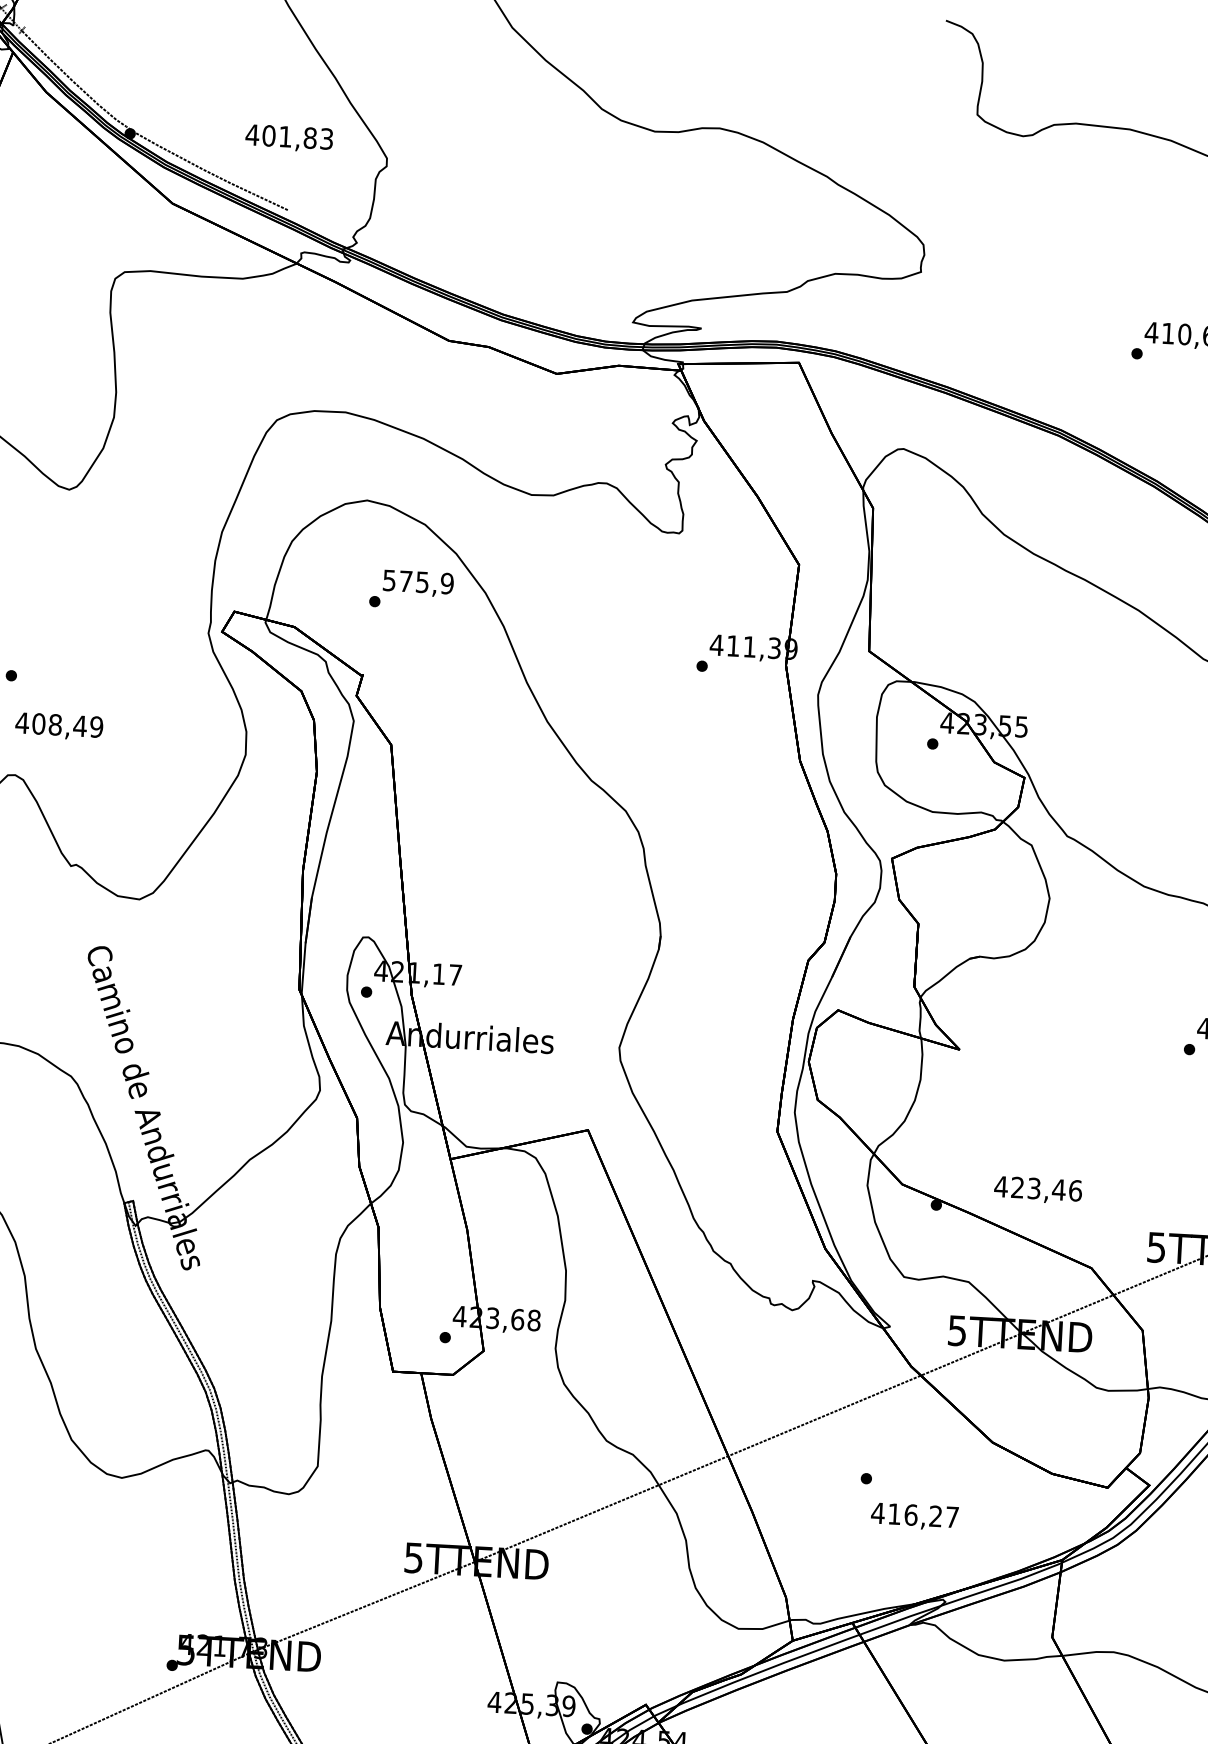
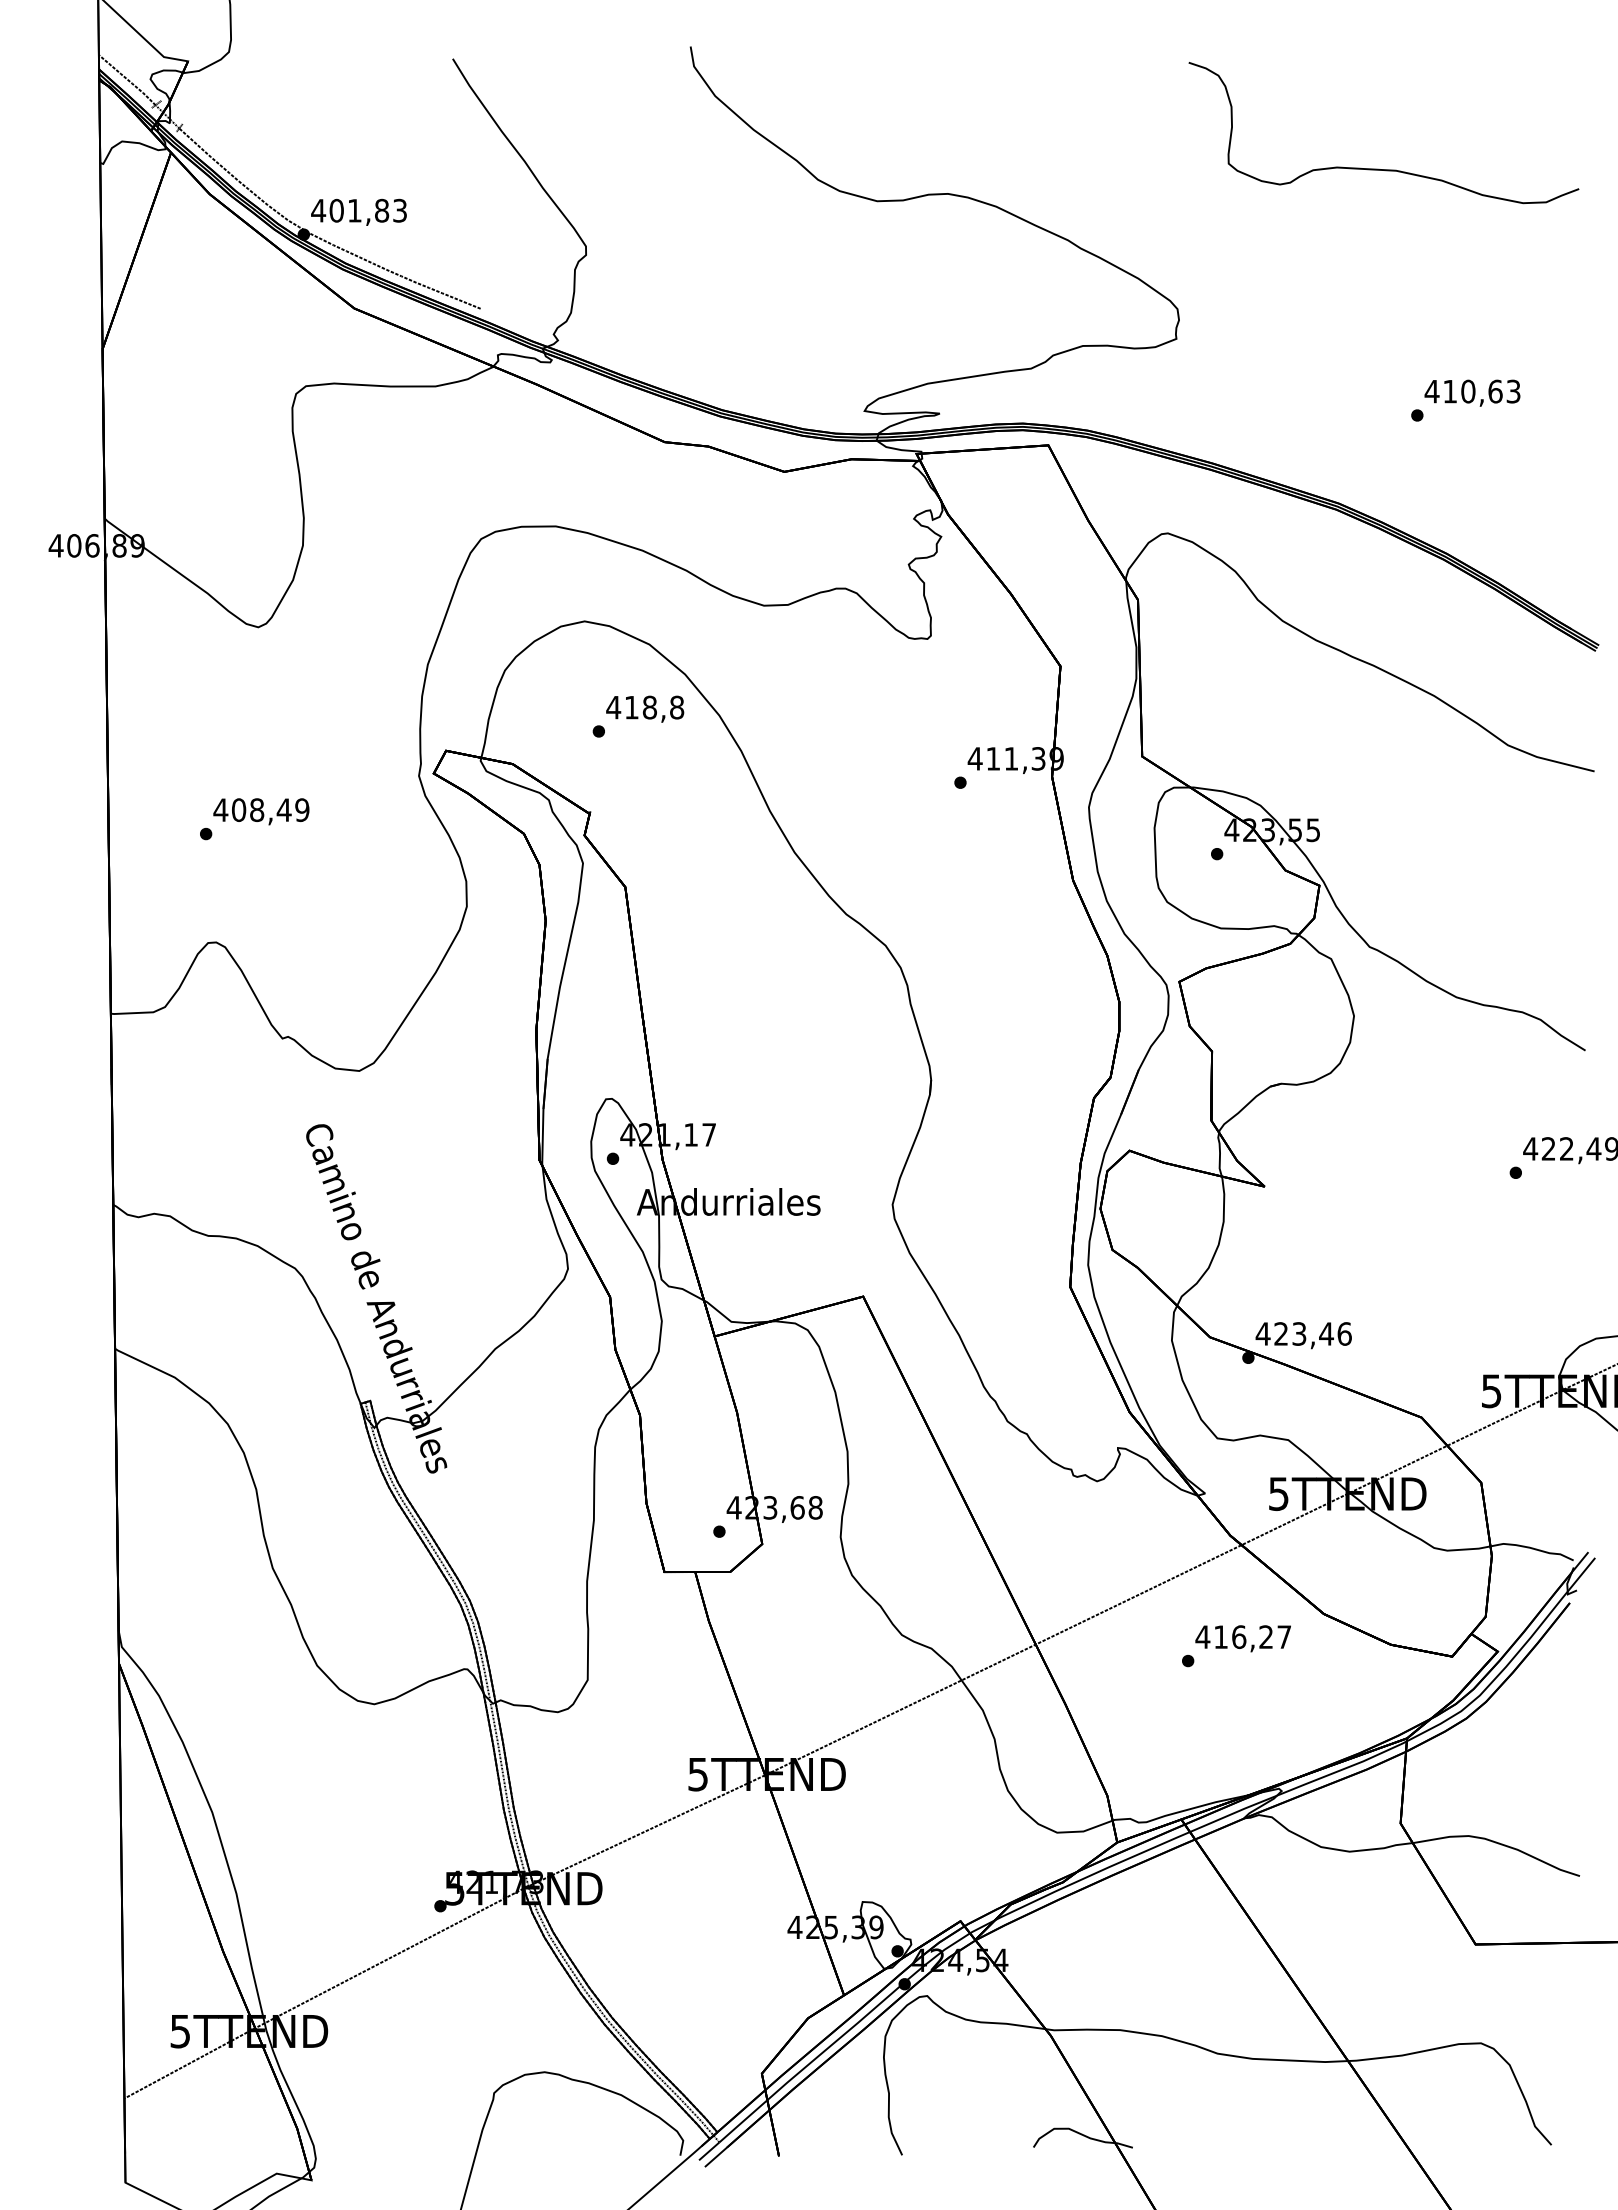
text: (288, 137) -> (358, 211), moved
text: (418, 582) -> (645, 707), 575,9 -> 418,8
text: (59, 726) -> (261, 811), moved
text: (1037, 1190) -> (1303, 1335), moved
text: (914, 1516) -> (1242, 1638), moved

